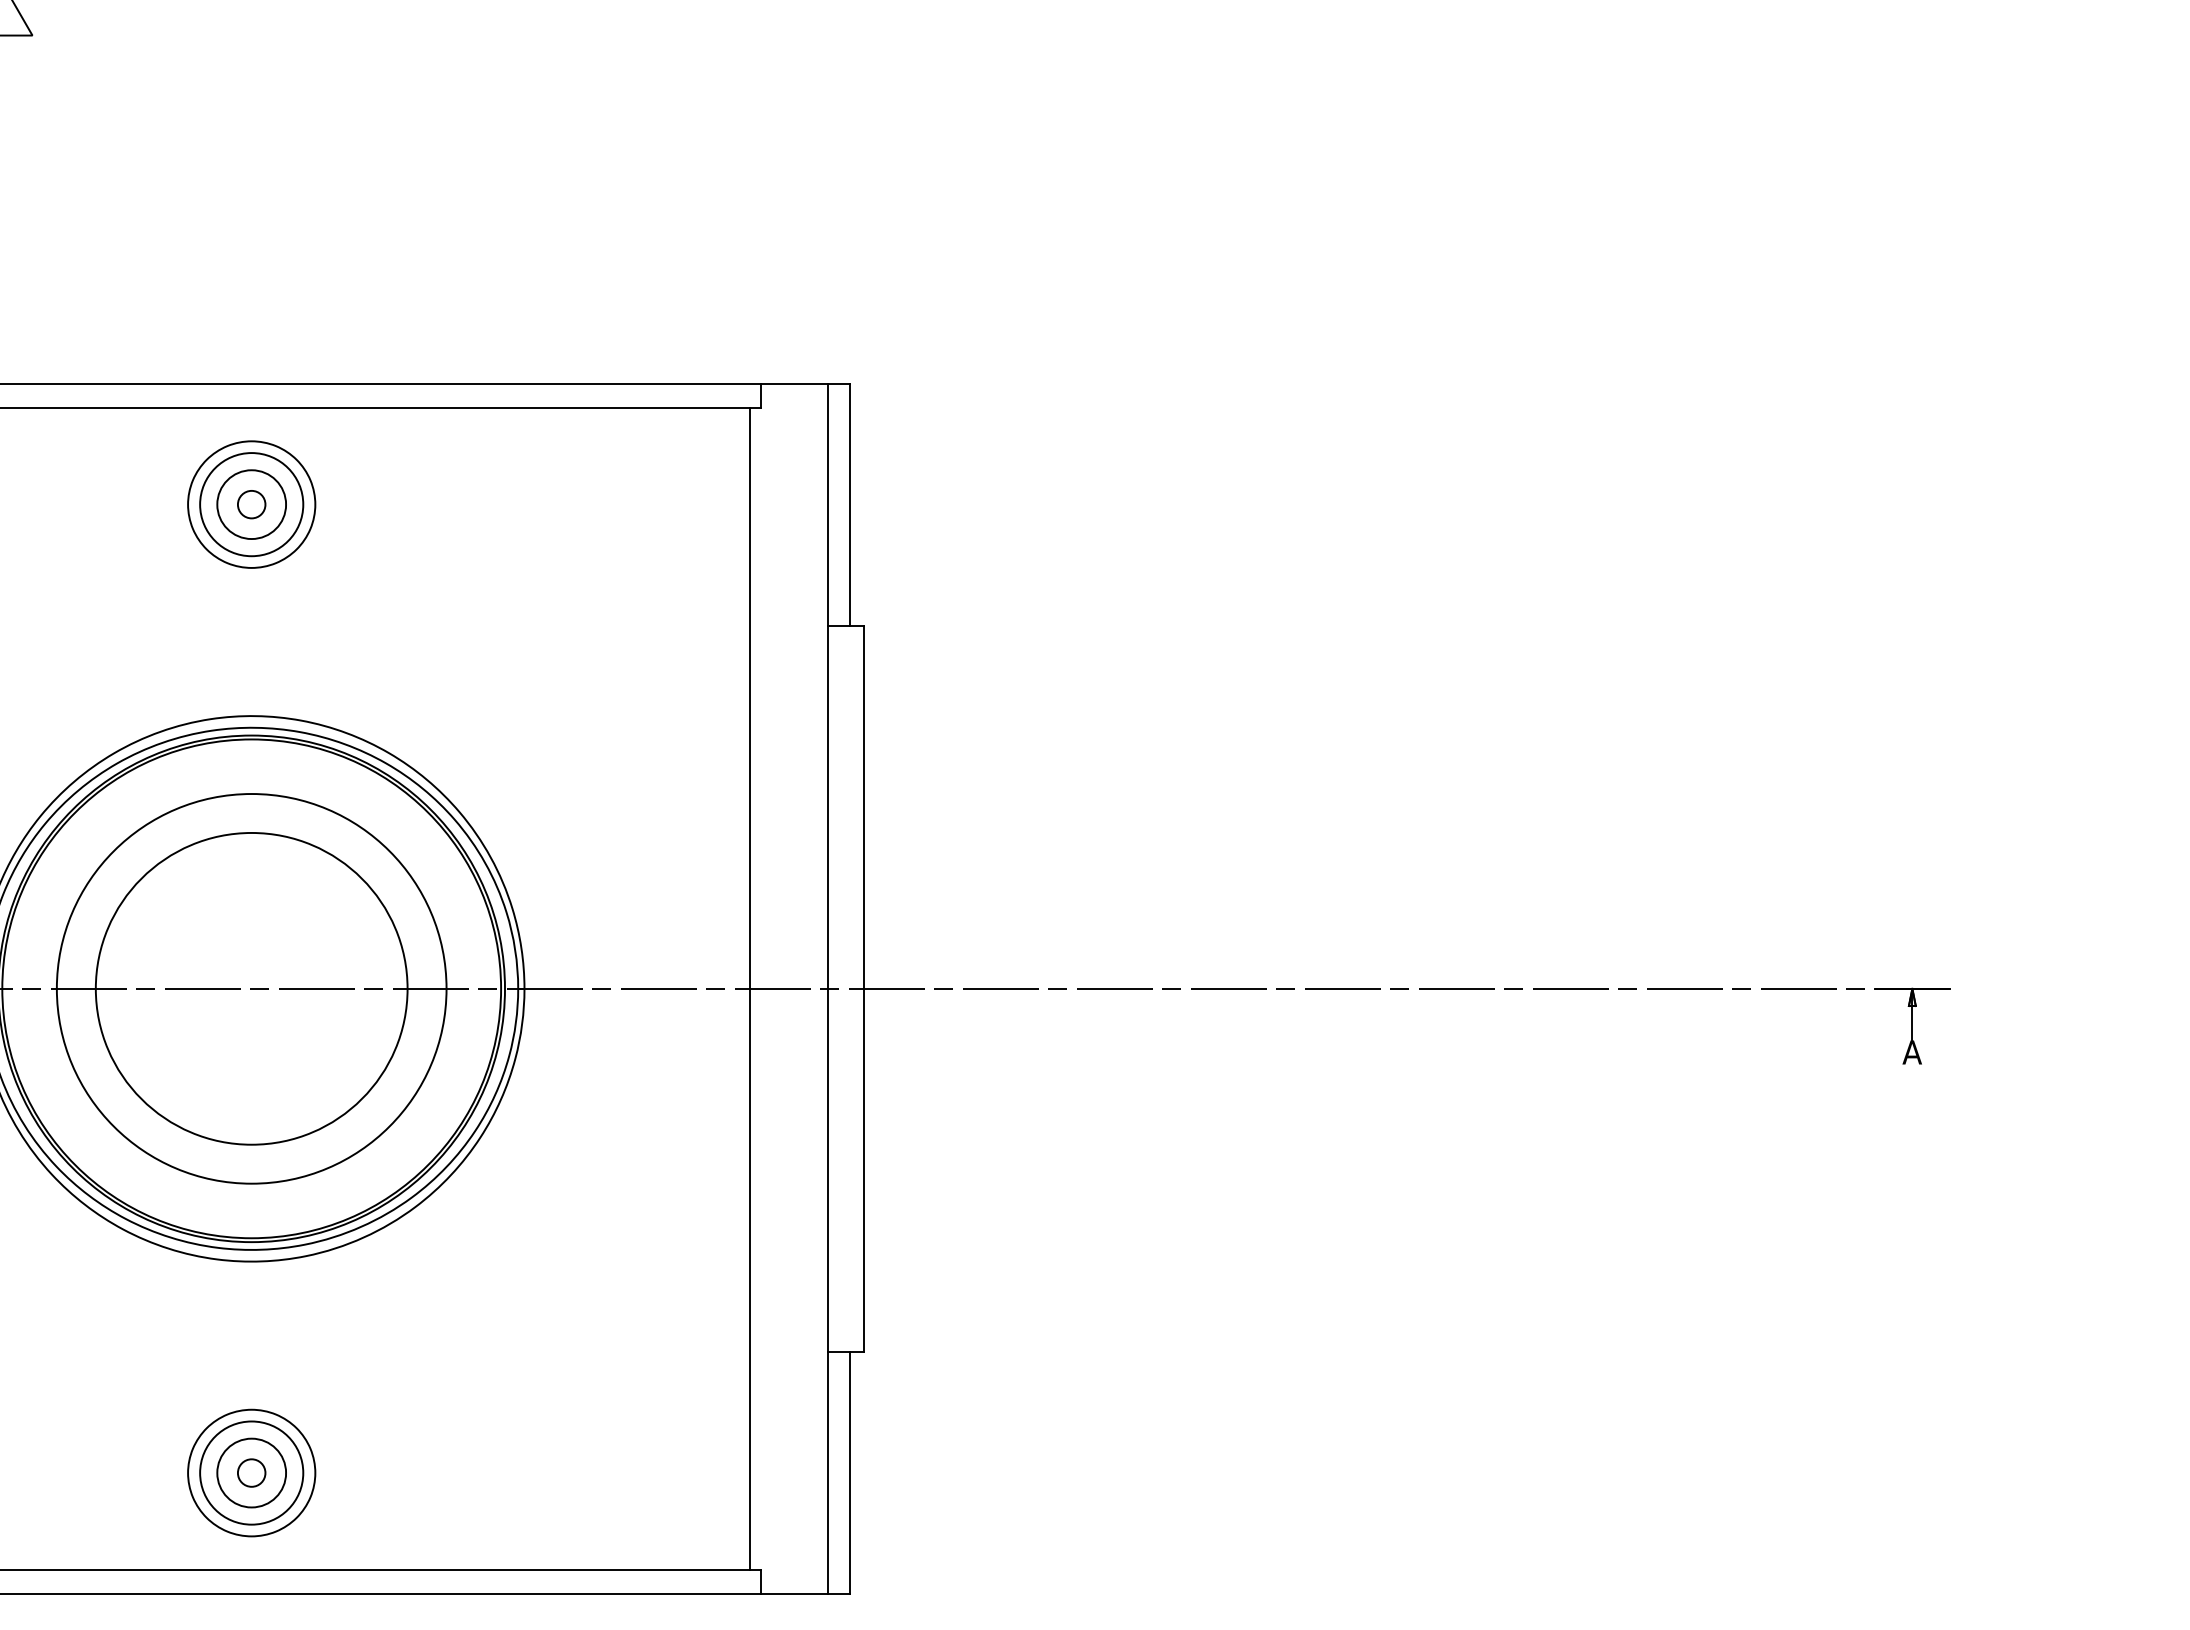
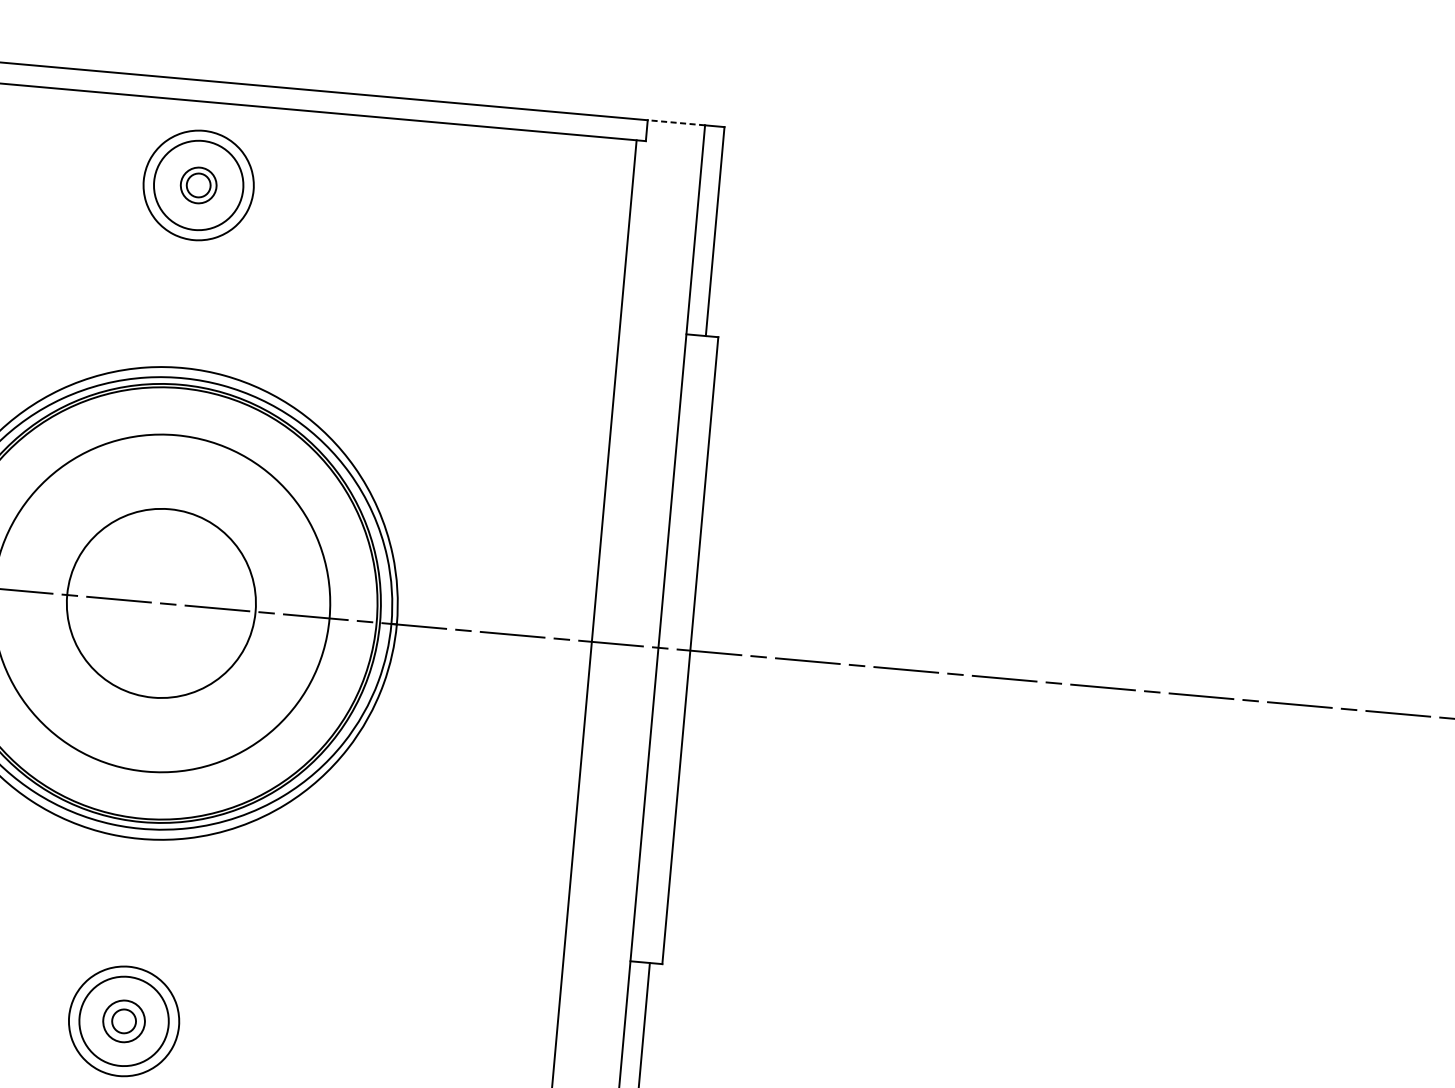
line: (793, 383) -> (675, 122), solid -> dashed
circle: (251, 504) -> (198, 185), size x0.6
circle: (251, 988) -> (161, 603), size x0.7
circle: (251, 1472) -> (123, 1020), size x0.7

